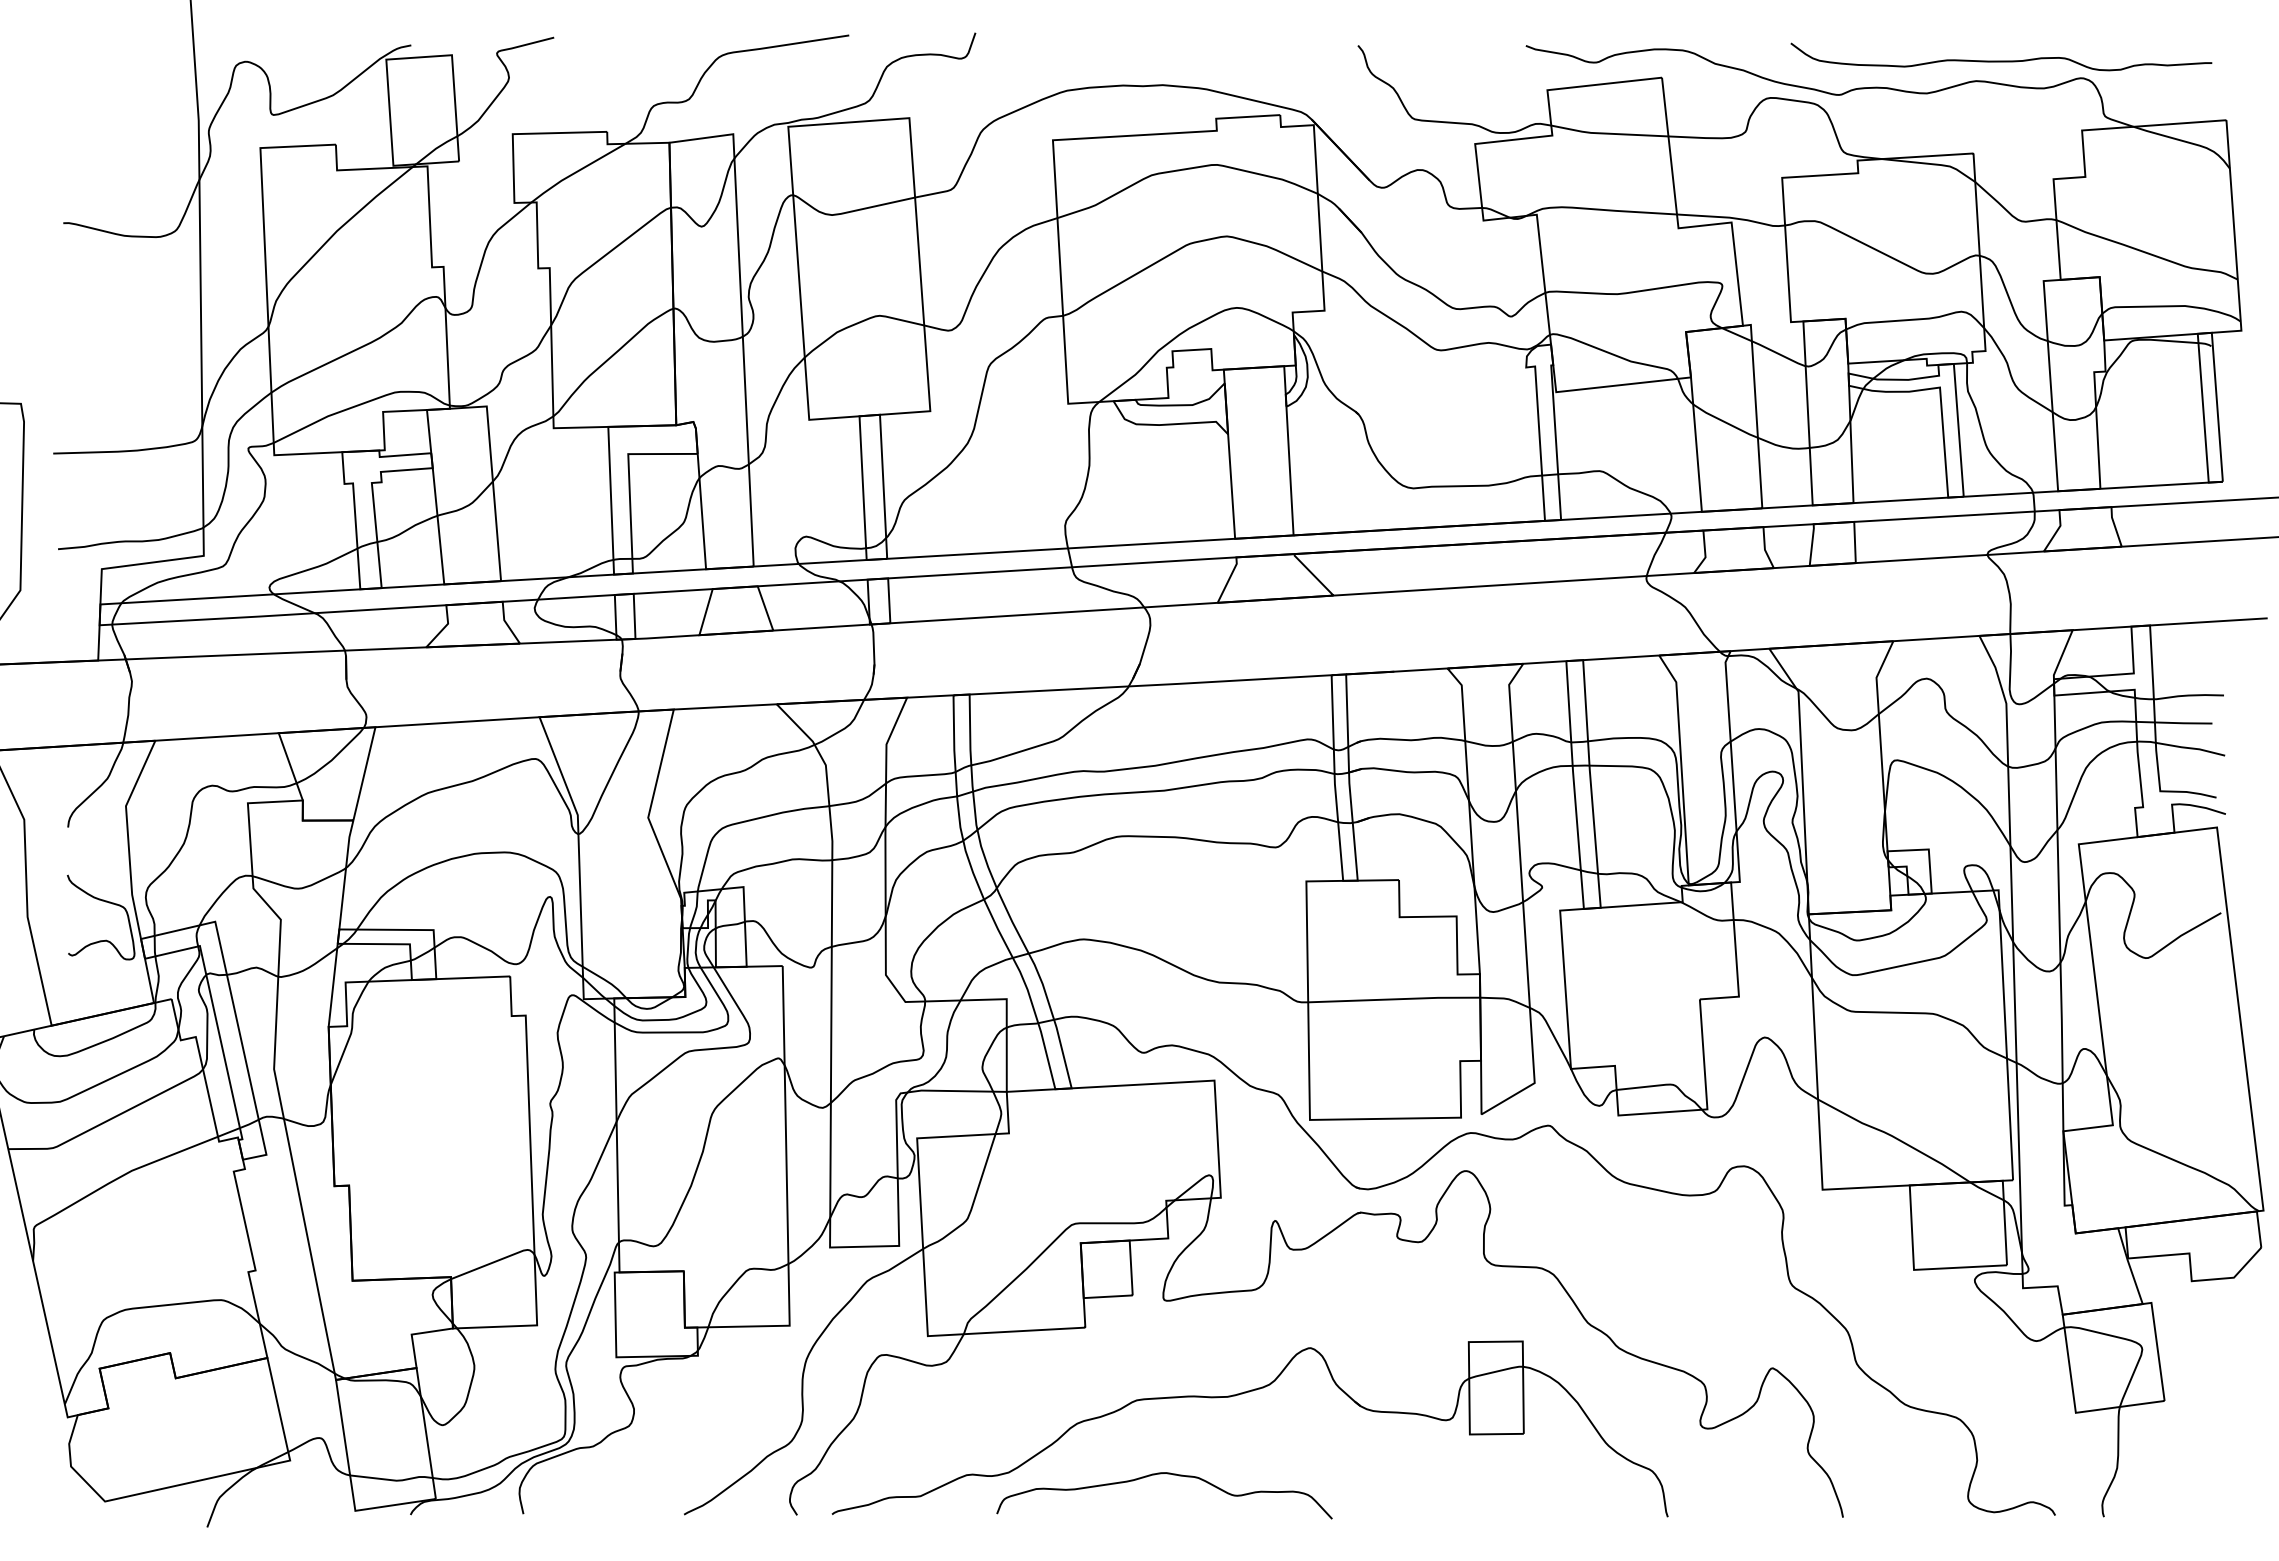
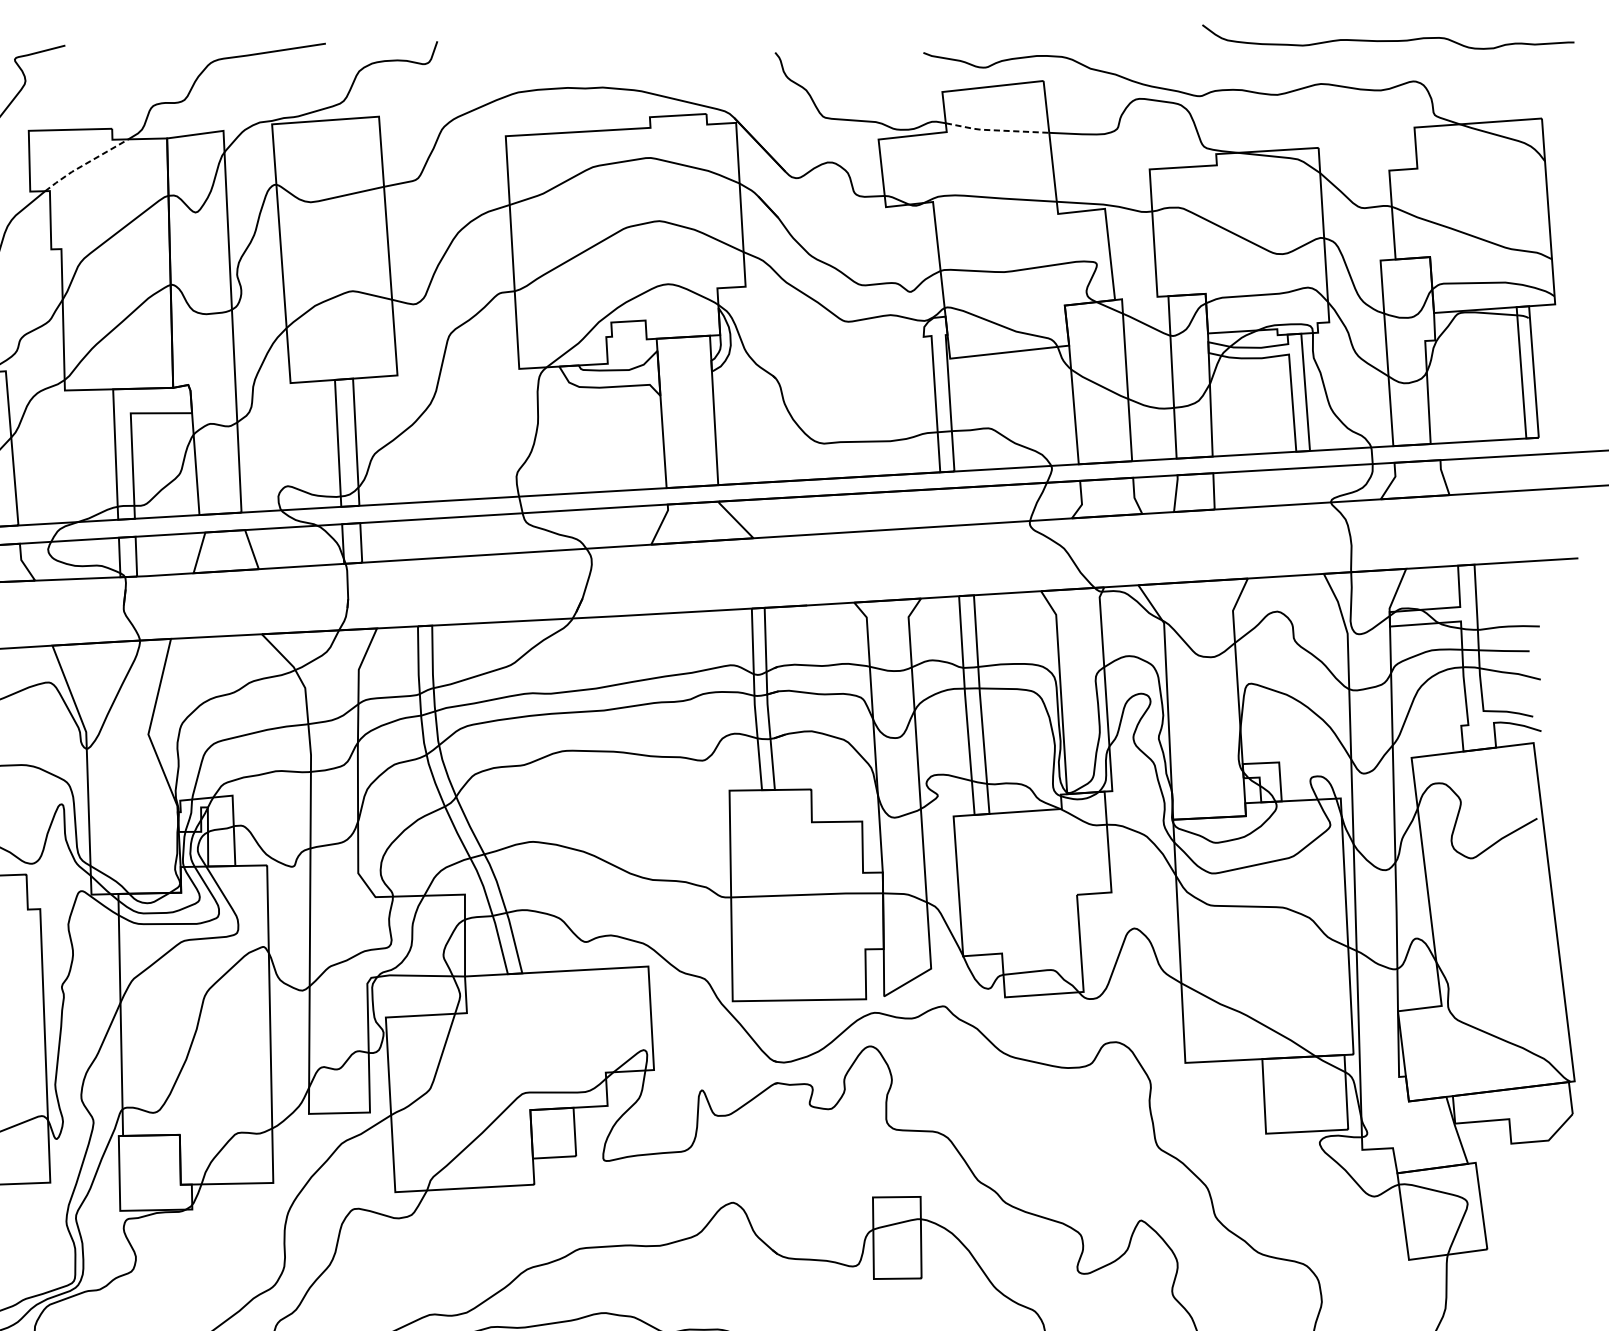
curve: (2001, 60) -> (1388, 40), moved
line: (1607, 133) -> (995, 130), solid -> dashed
line: (576, 172) -> (85, 164), solid -> dashed

